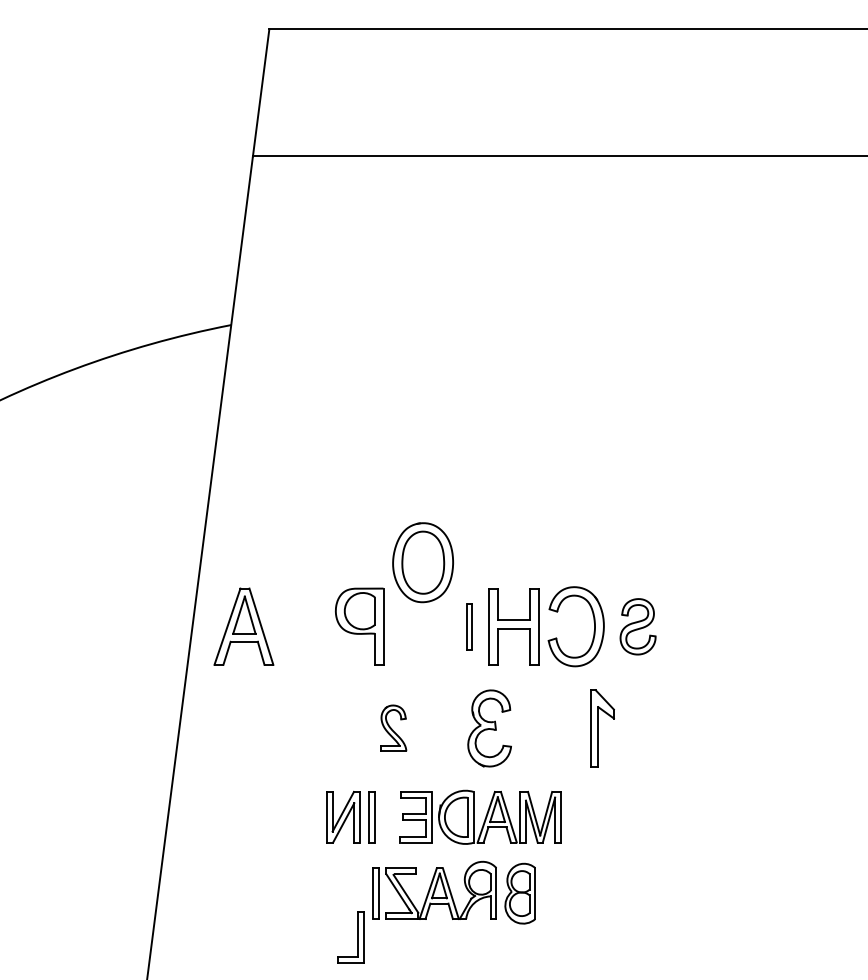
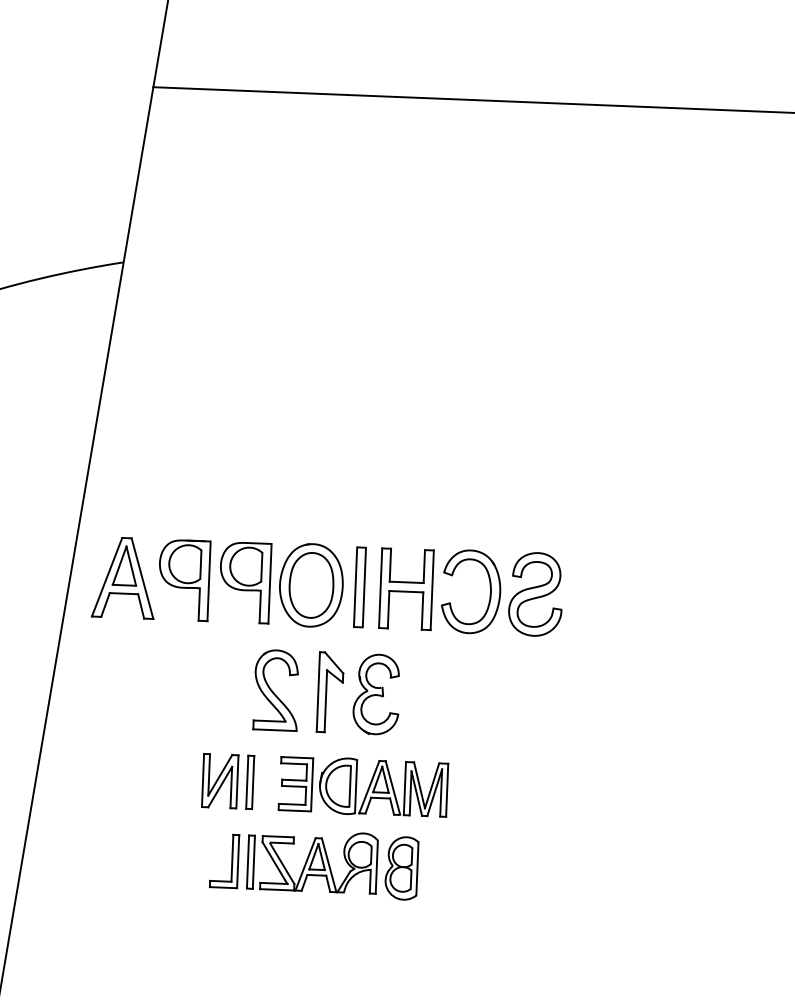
part: (422, 562) -> (310, 585), moved
part: (300, 626) -> (183, 580), added
part: (469, 626) -> (359, 587), size x1.67
part: (637, 626) -> (535, 594), size x1.43
part: (393, 728) -> (276, 690), size x1.67
part: (602, 728) -> (330, 692), moved
part: (357, 937) -> (231, 861), moved

